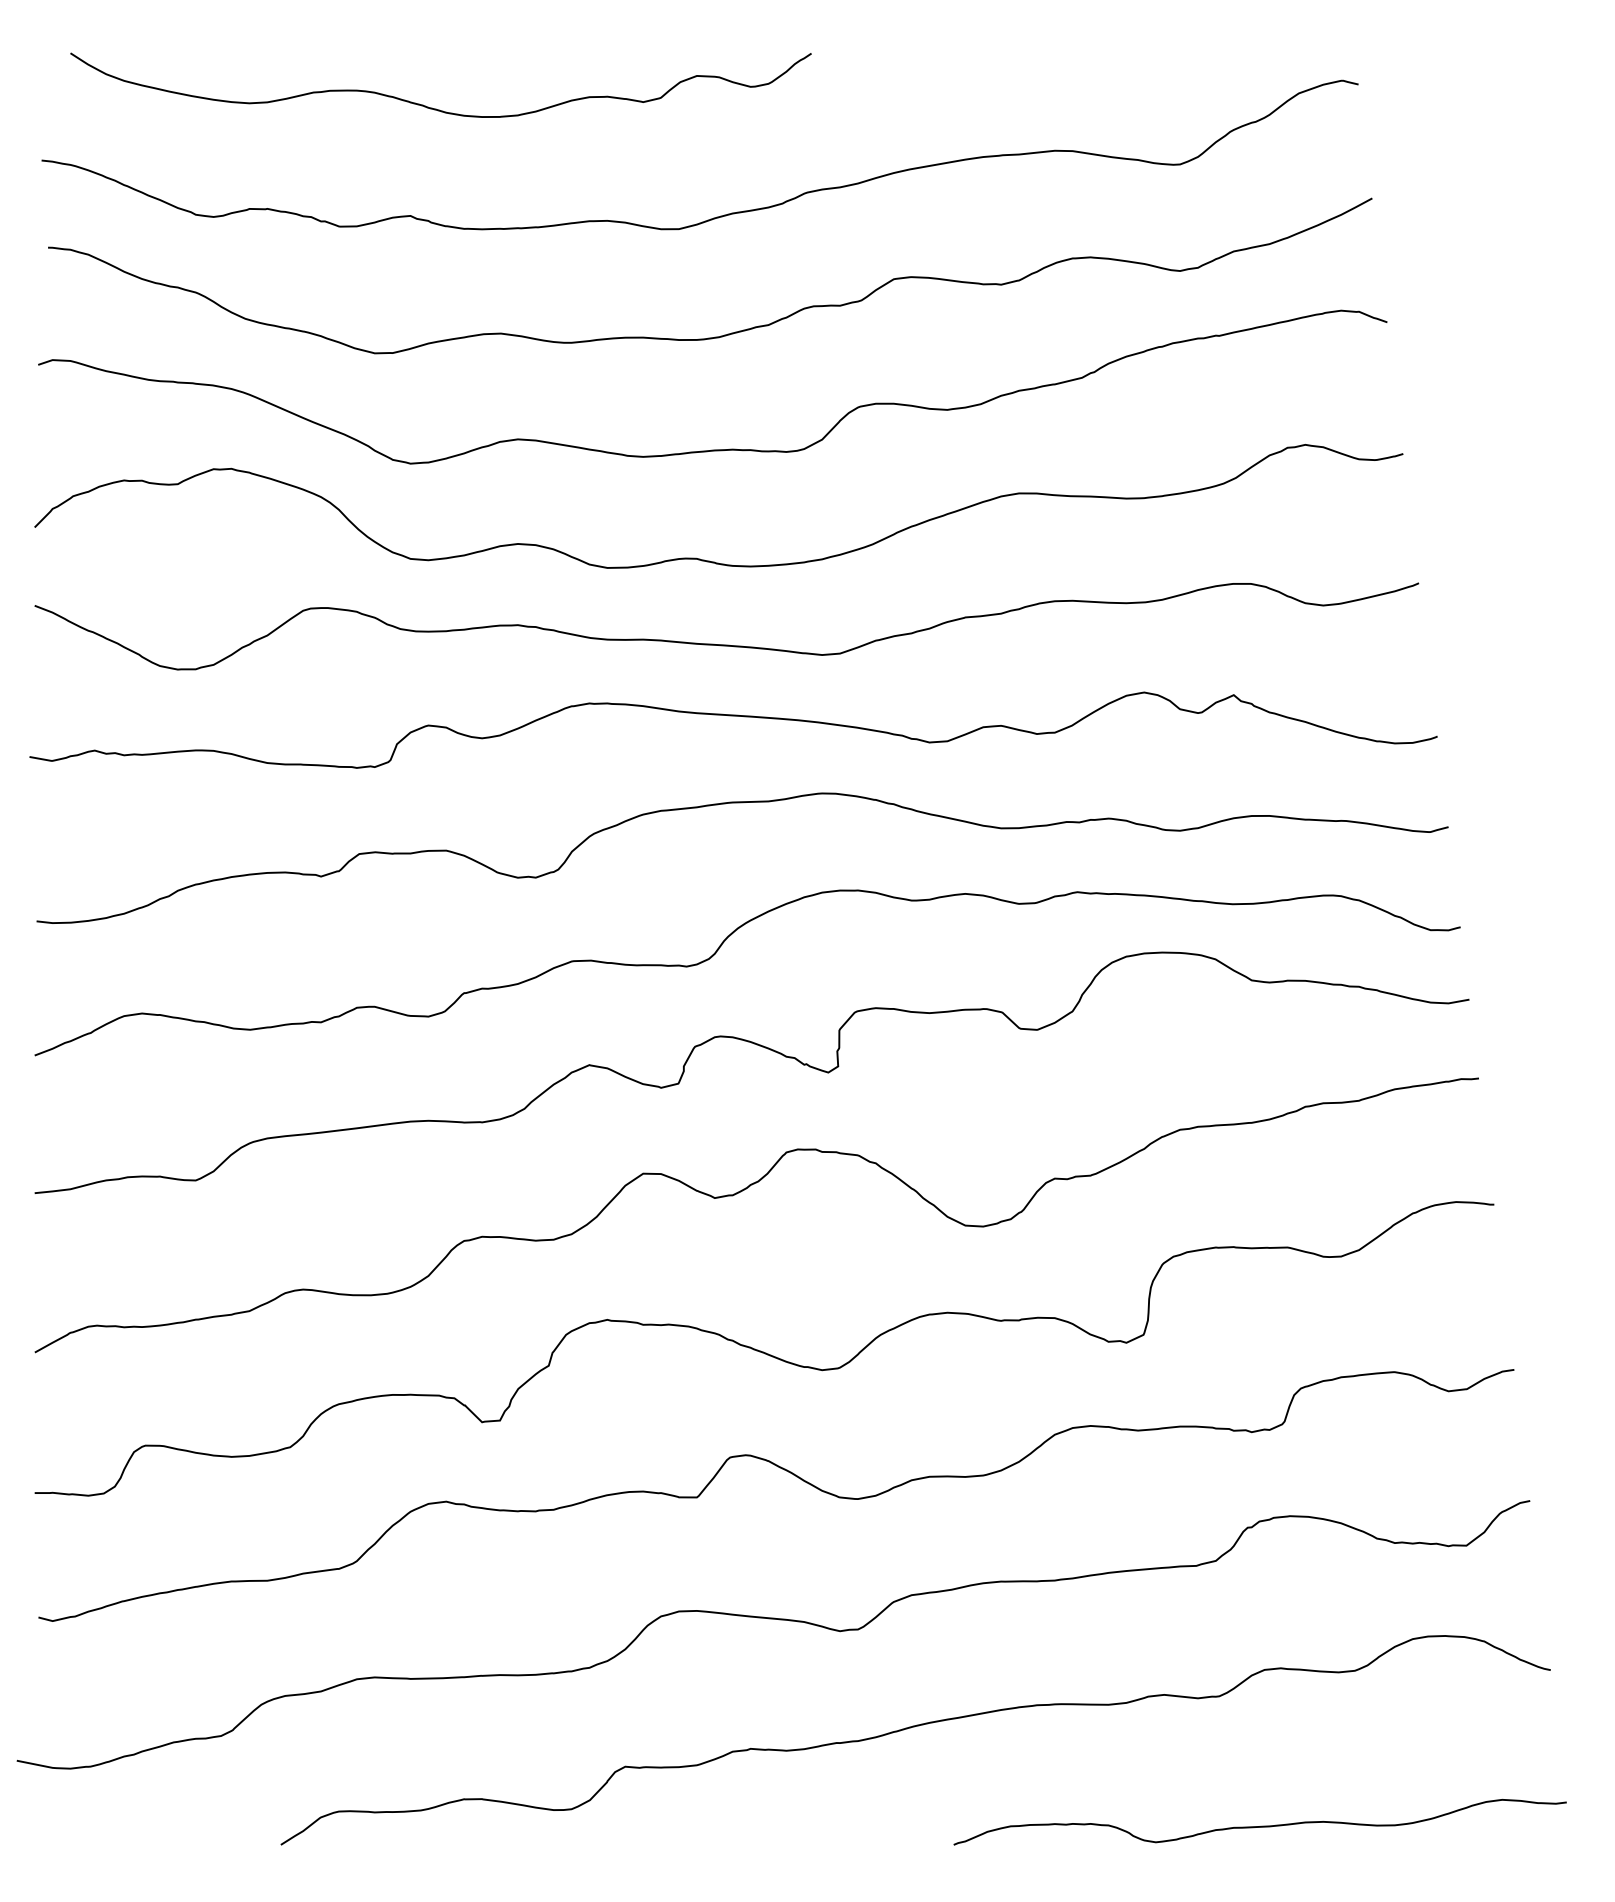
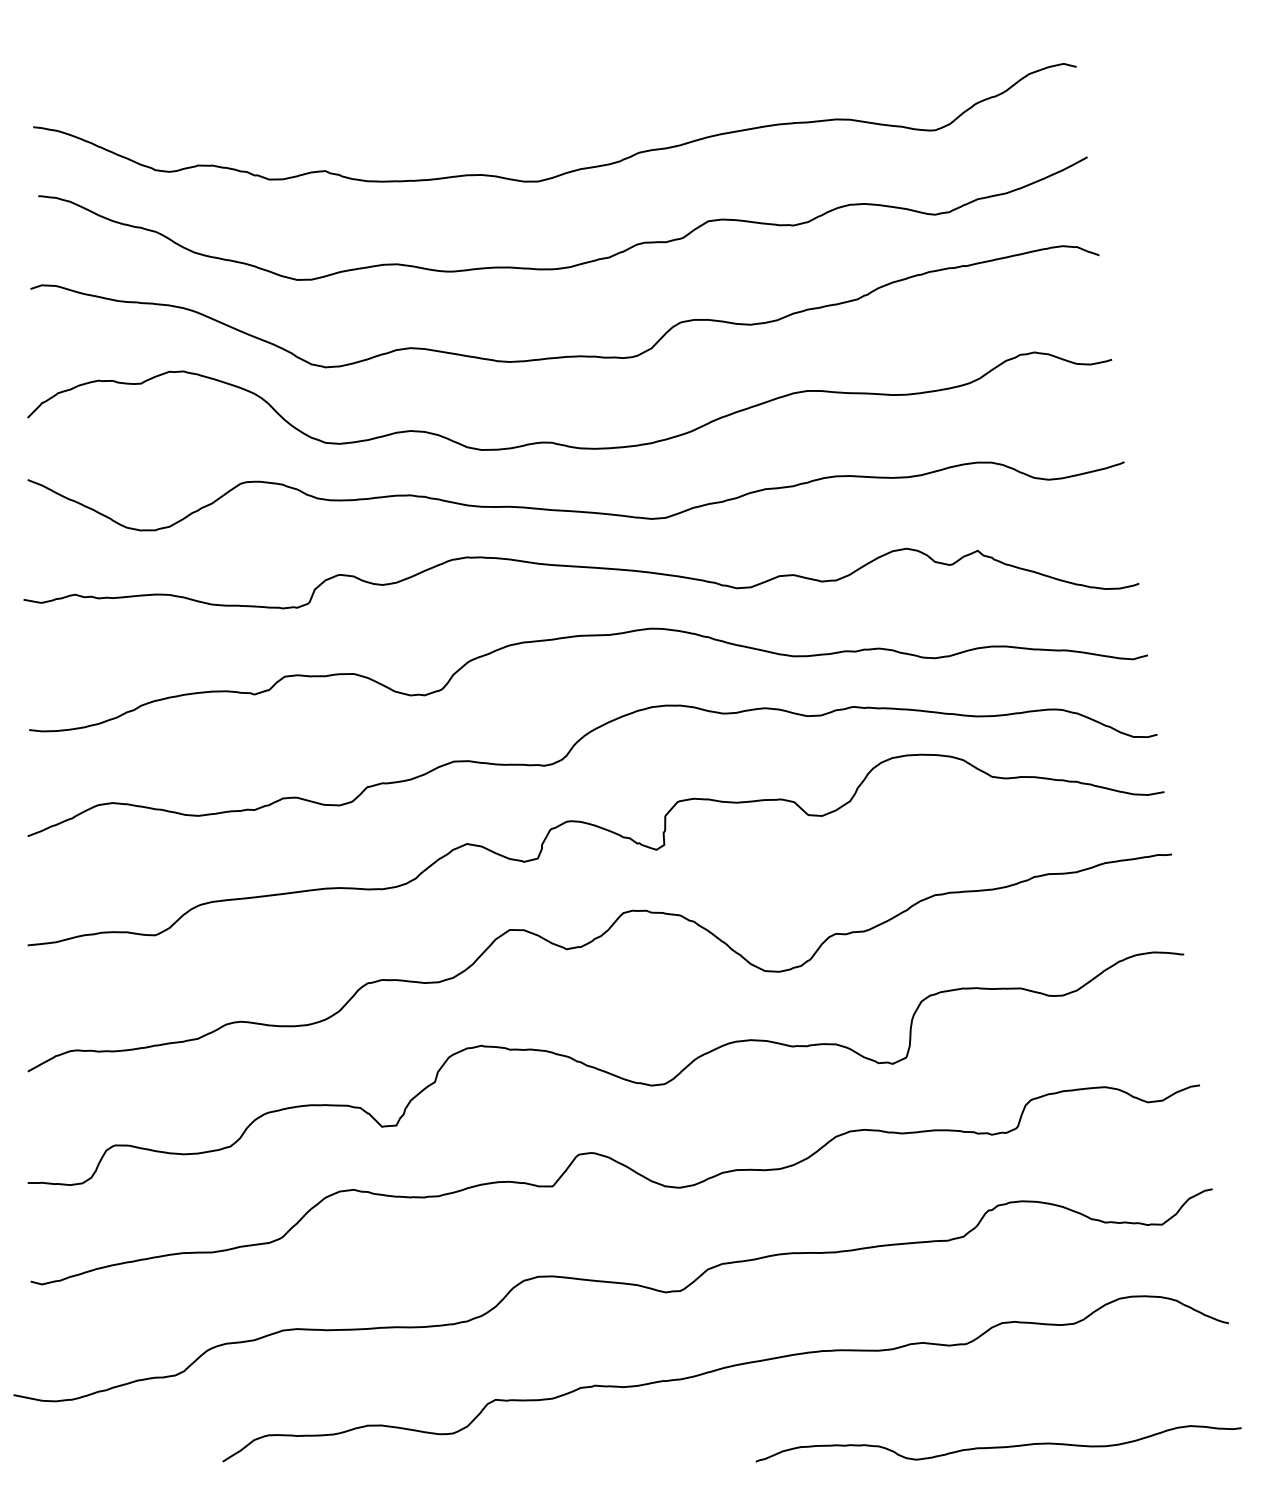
curve: (435, 107) -> (345, 85), removed

